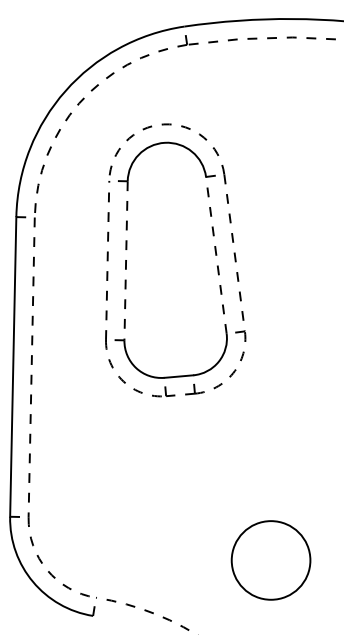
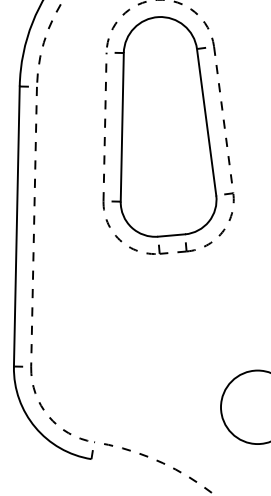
line: (216, 254) -> (206, 121), dashed -> solid
line: (126, 260) -> (122, 127), dashed -> solid

